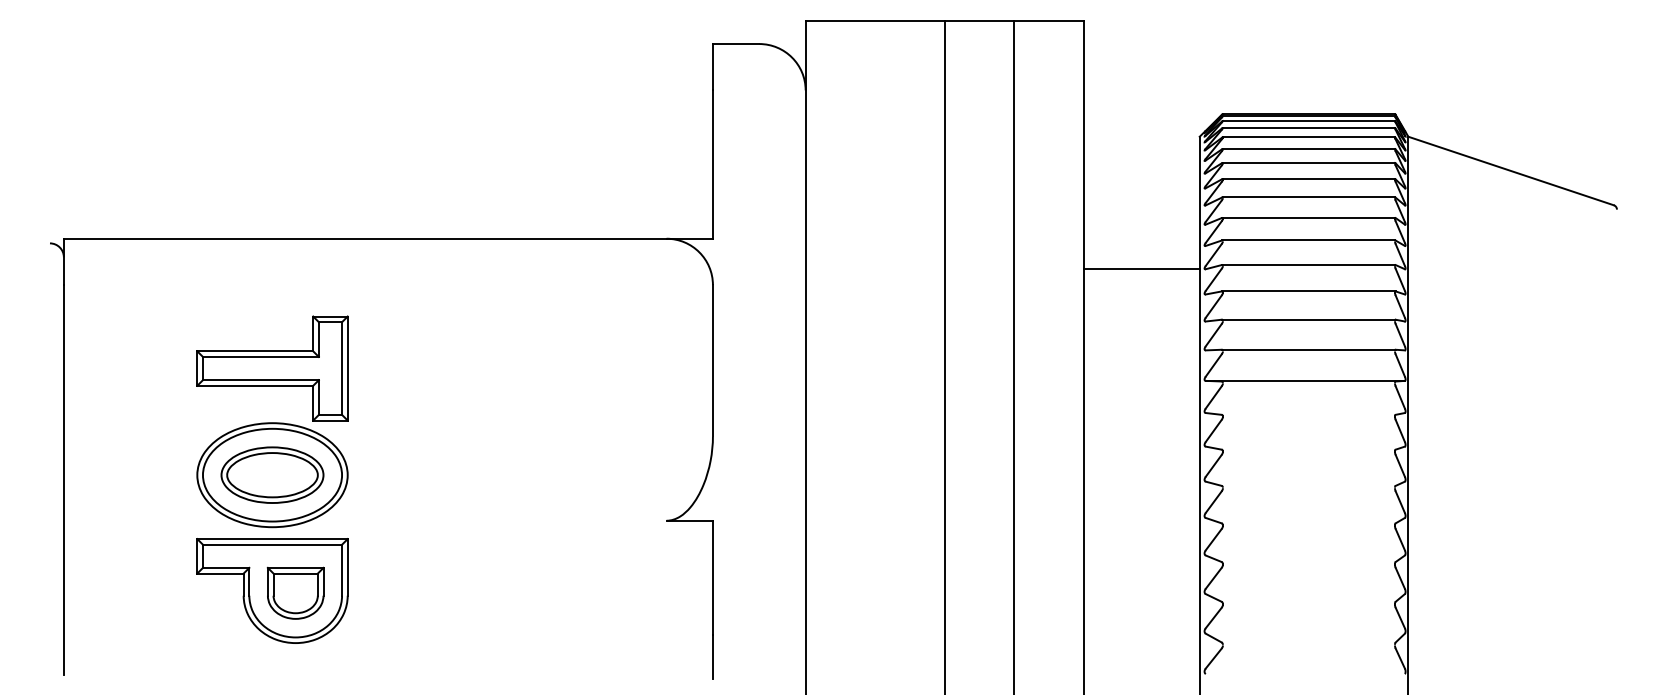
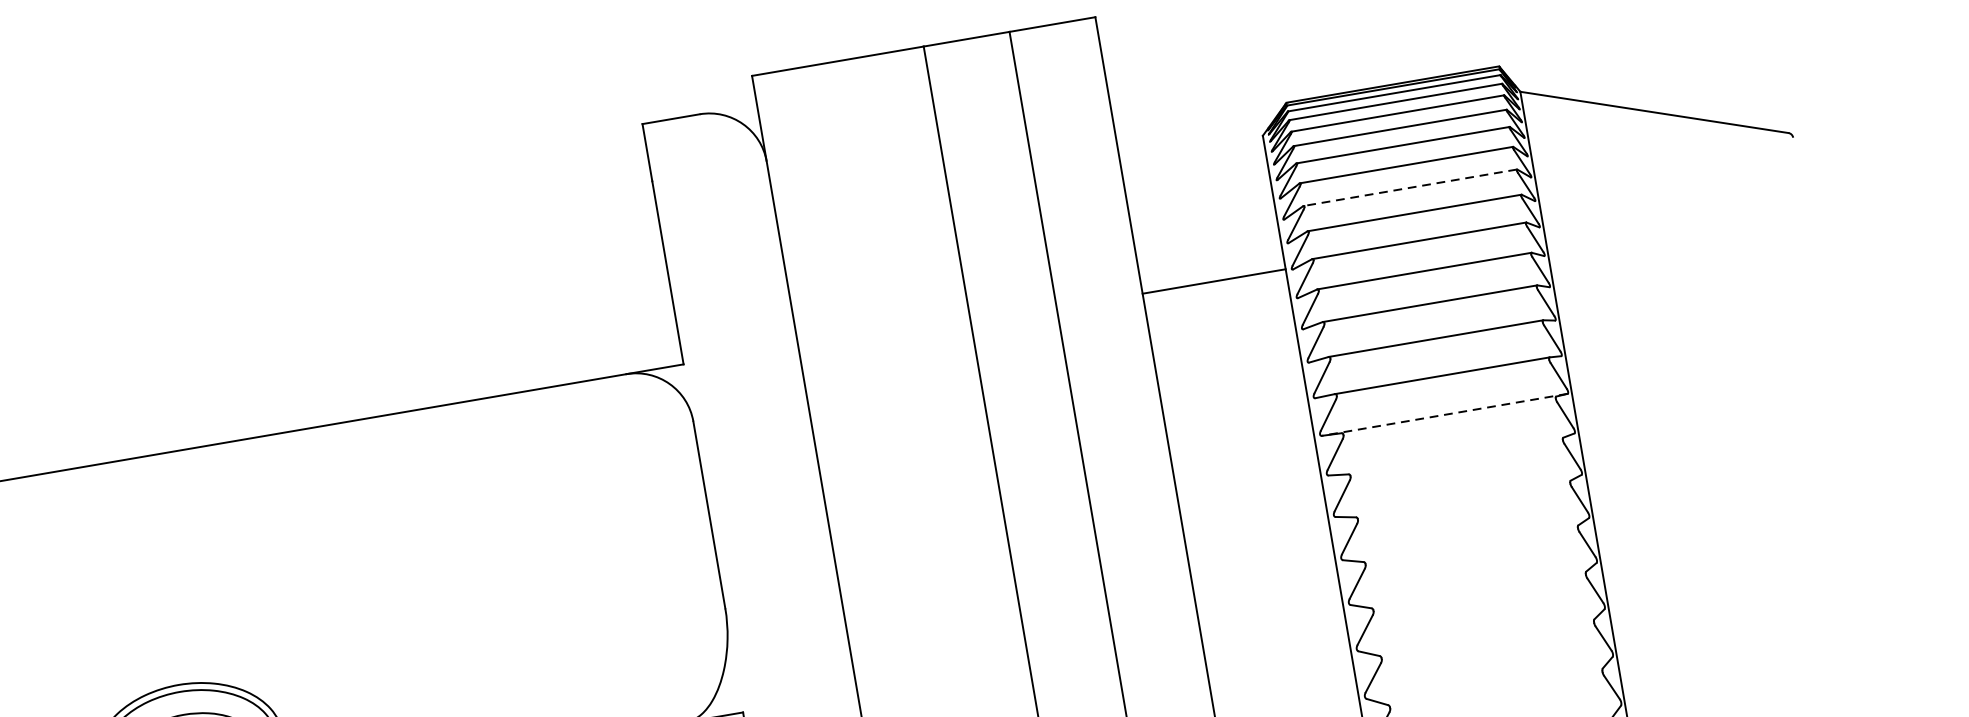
line: (1308, 197) -> (1409, 187), solid -> dashed
line: (1141, 268) -> (1213, 281), moved
part: (272, 368) -> (167, 617), removed
line: (1305, 380) -> (1444, 414), solid -> dashed

